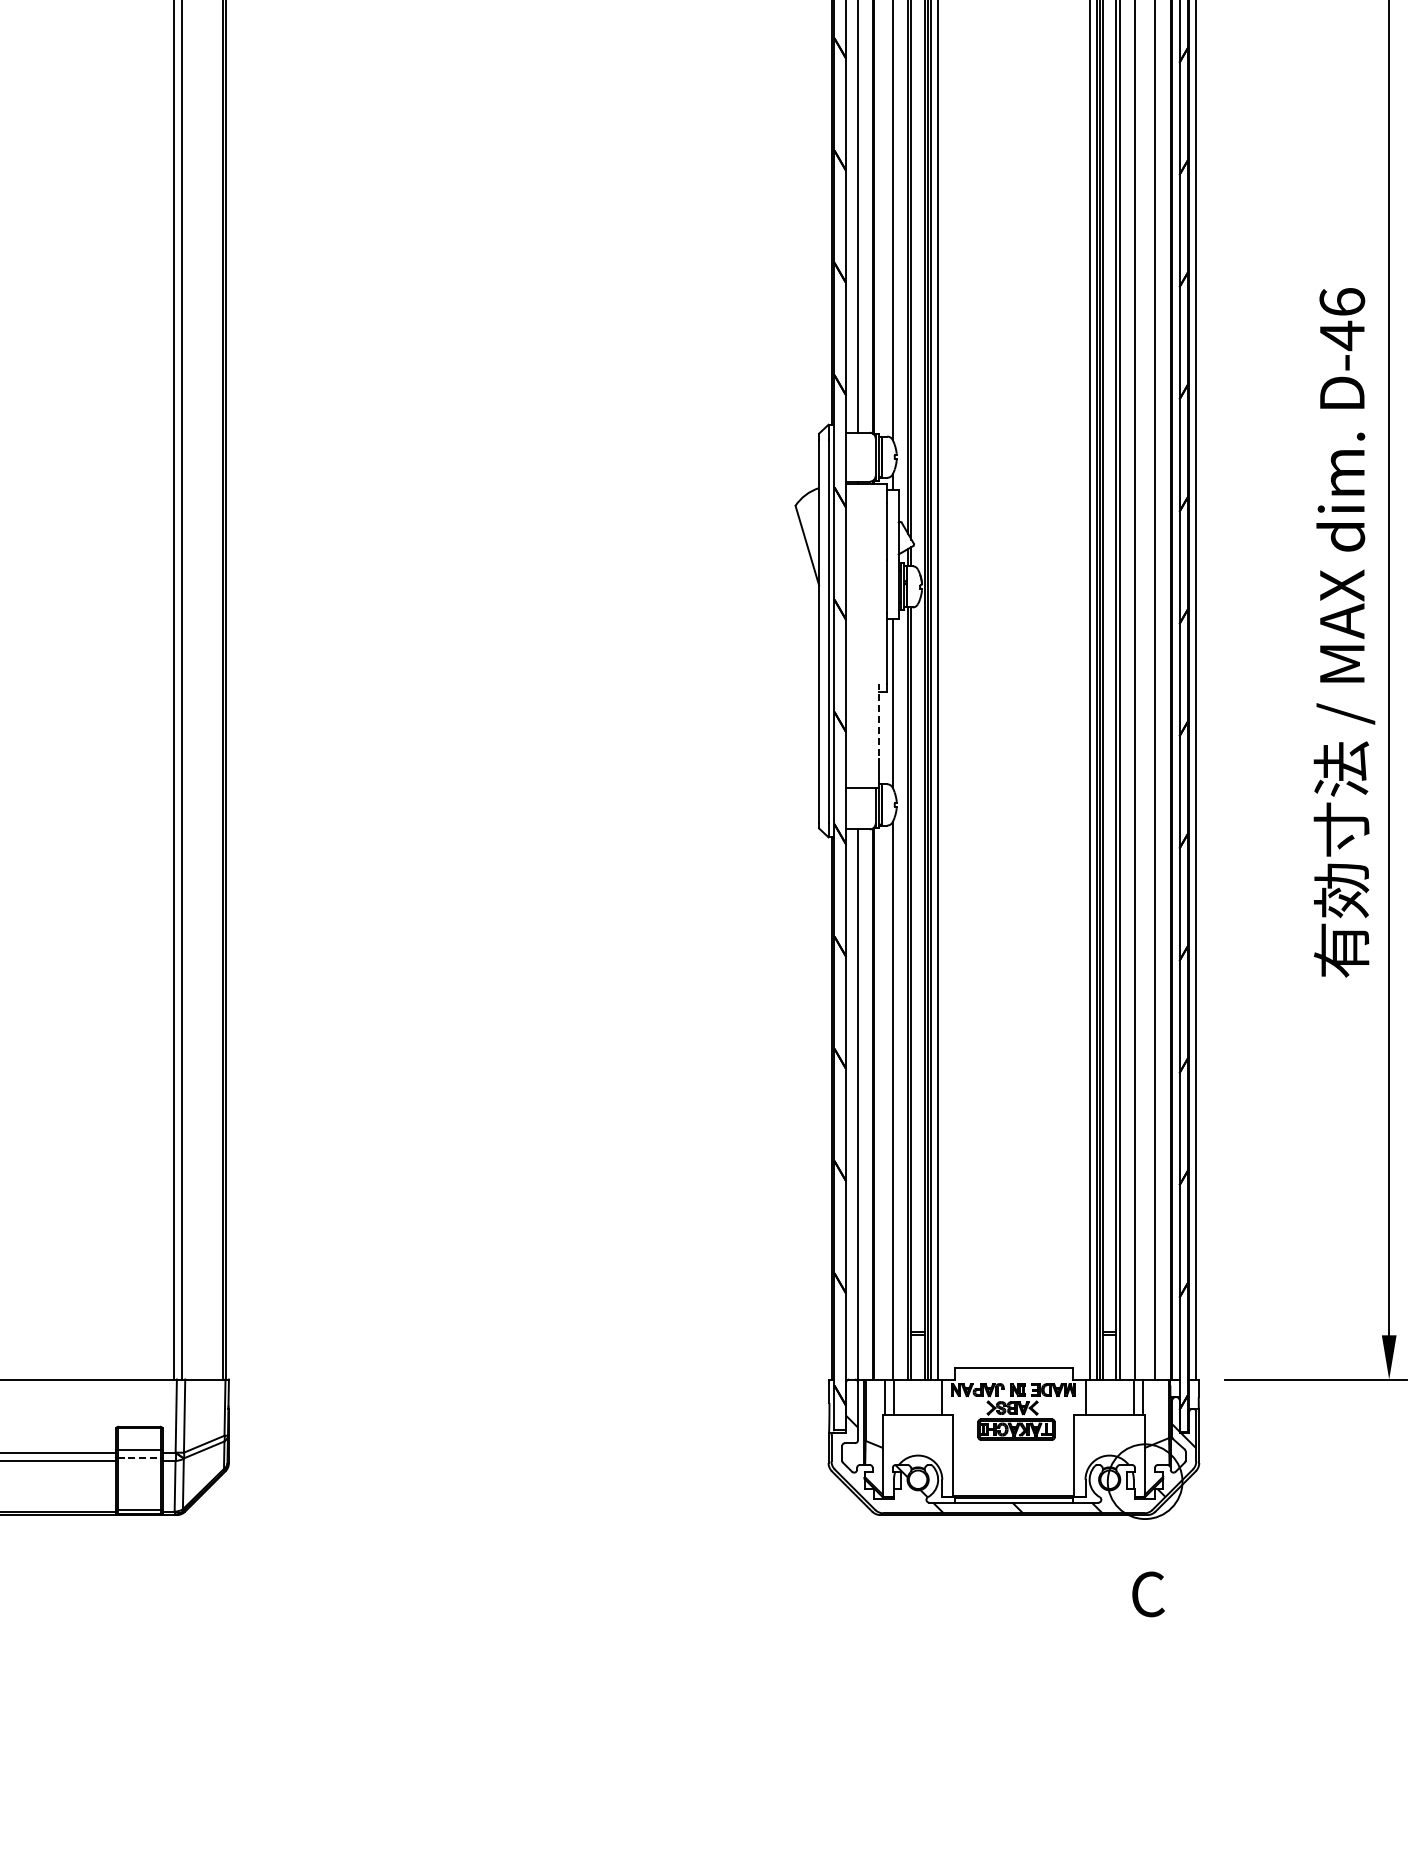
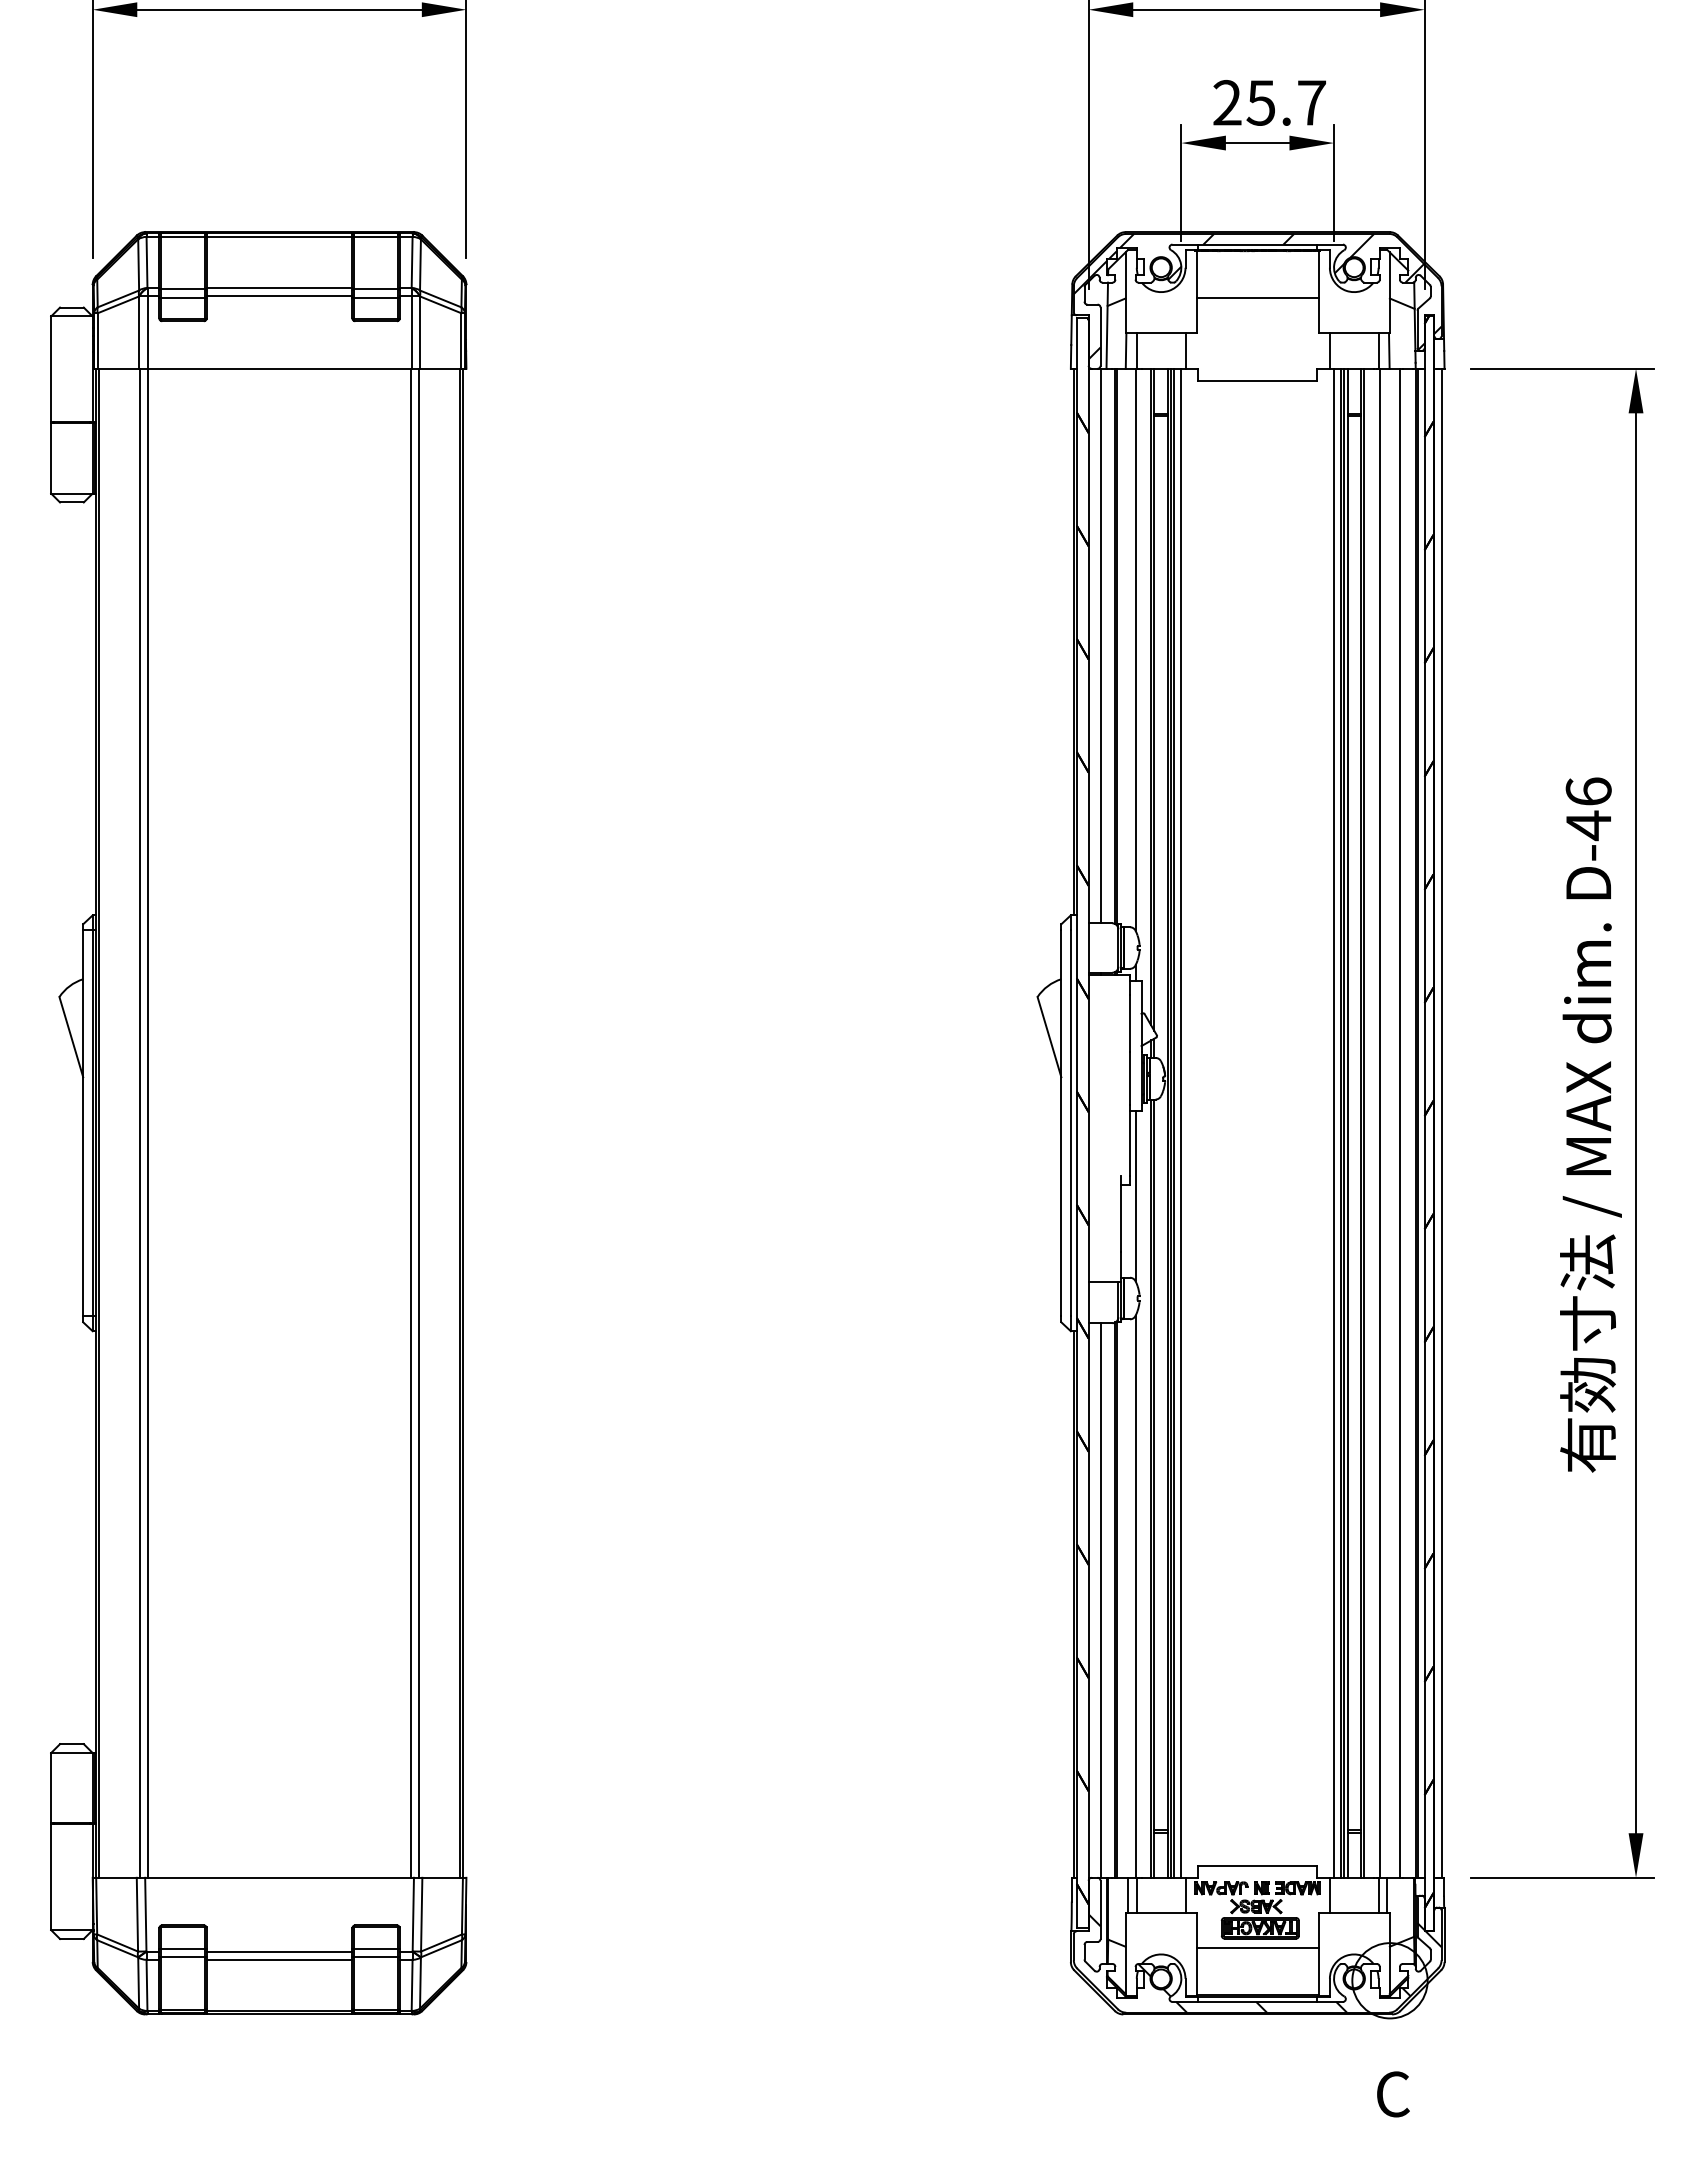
line: (878, 721) -> (1121, 1214), dashed -> solid
line: (1013, 1448) -> (1257, 1947), added
line: (139, 1458) -> (376, 1957), dashed -> solid

